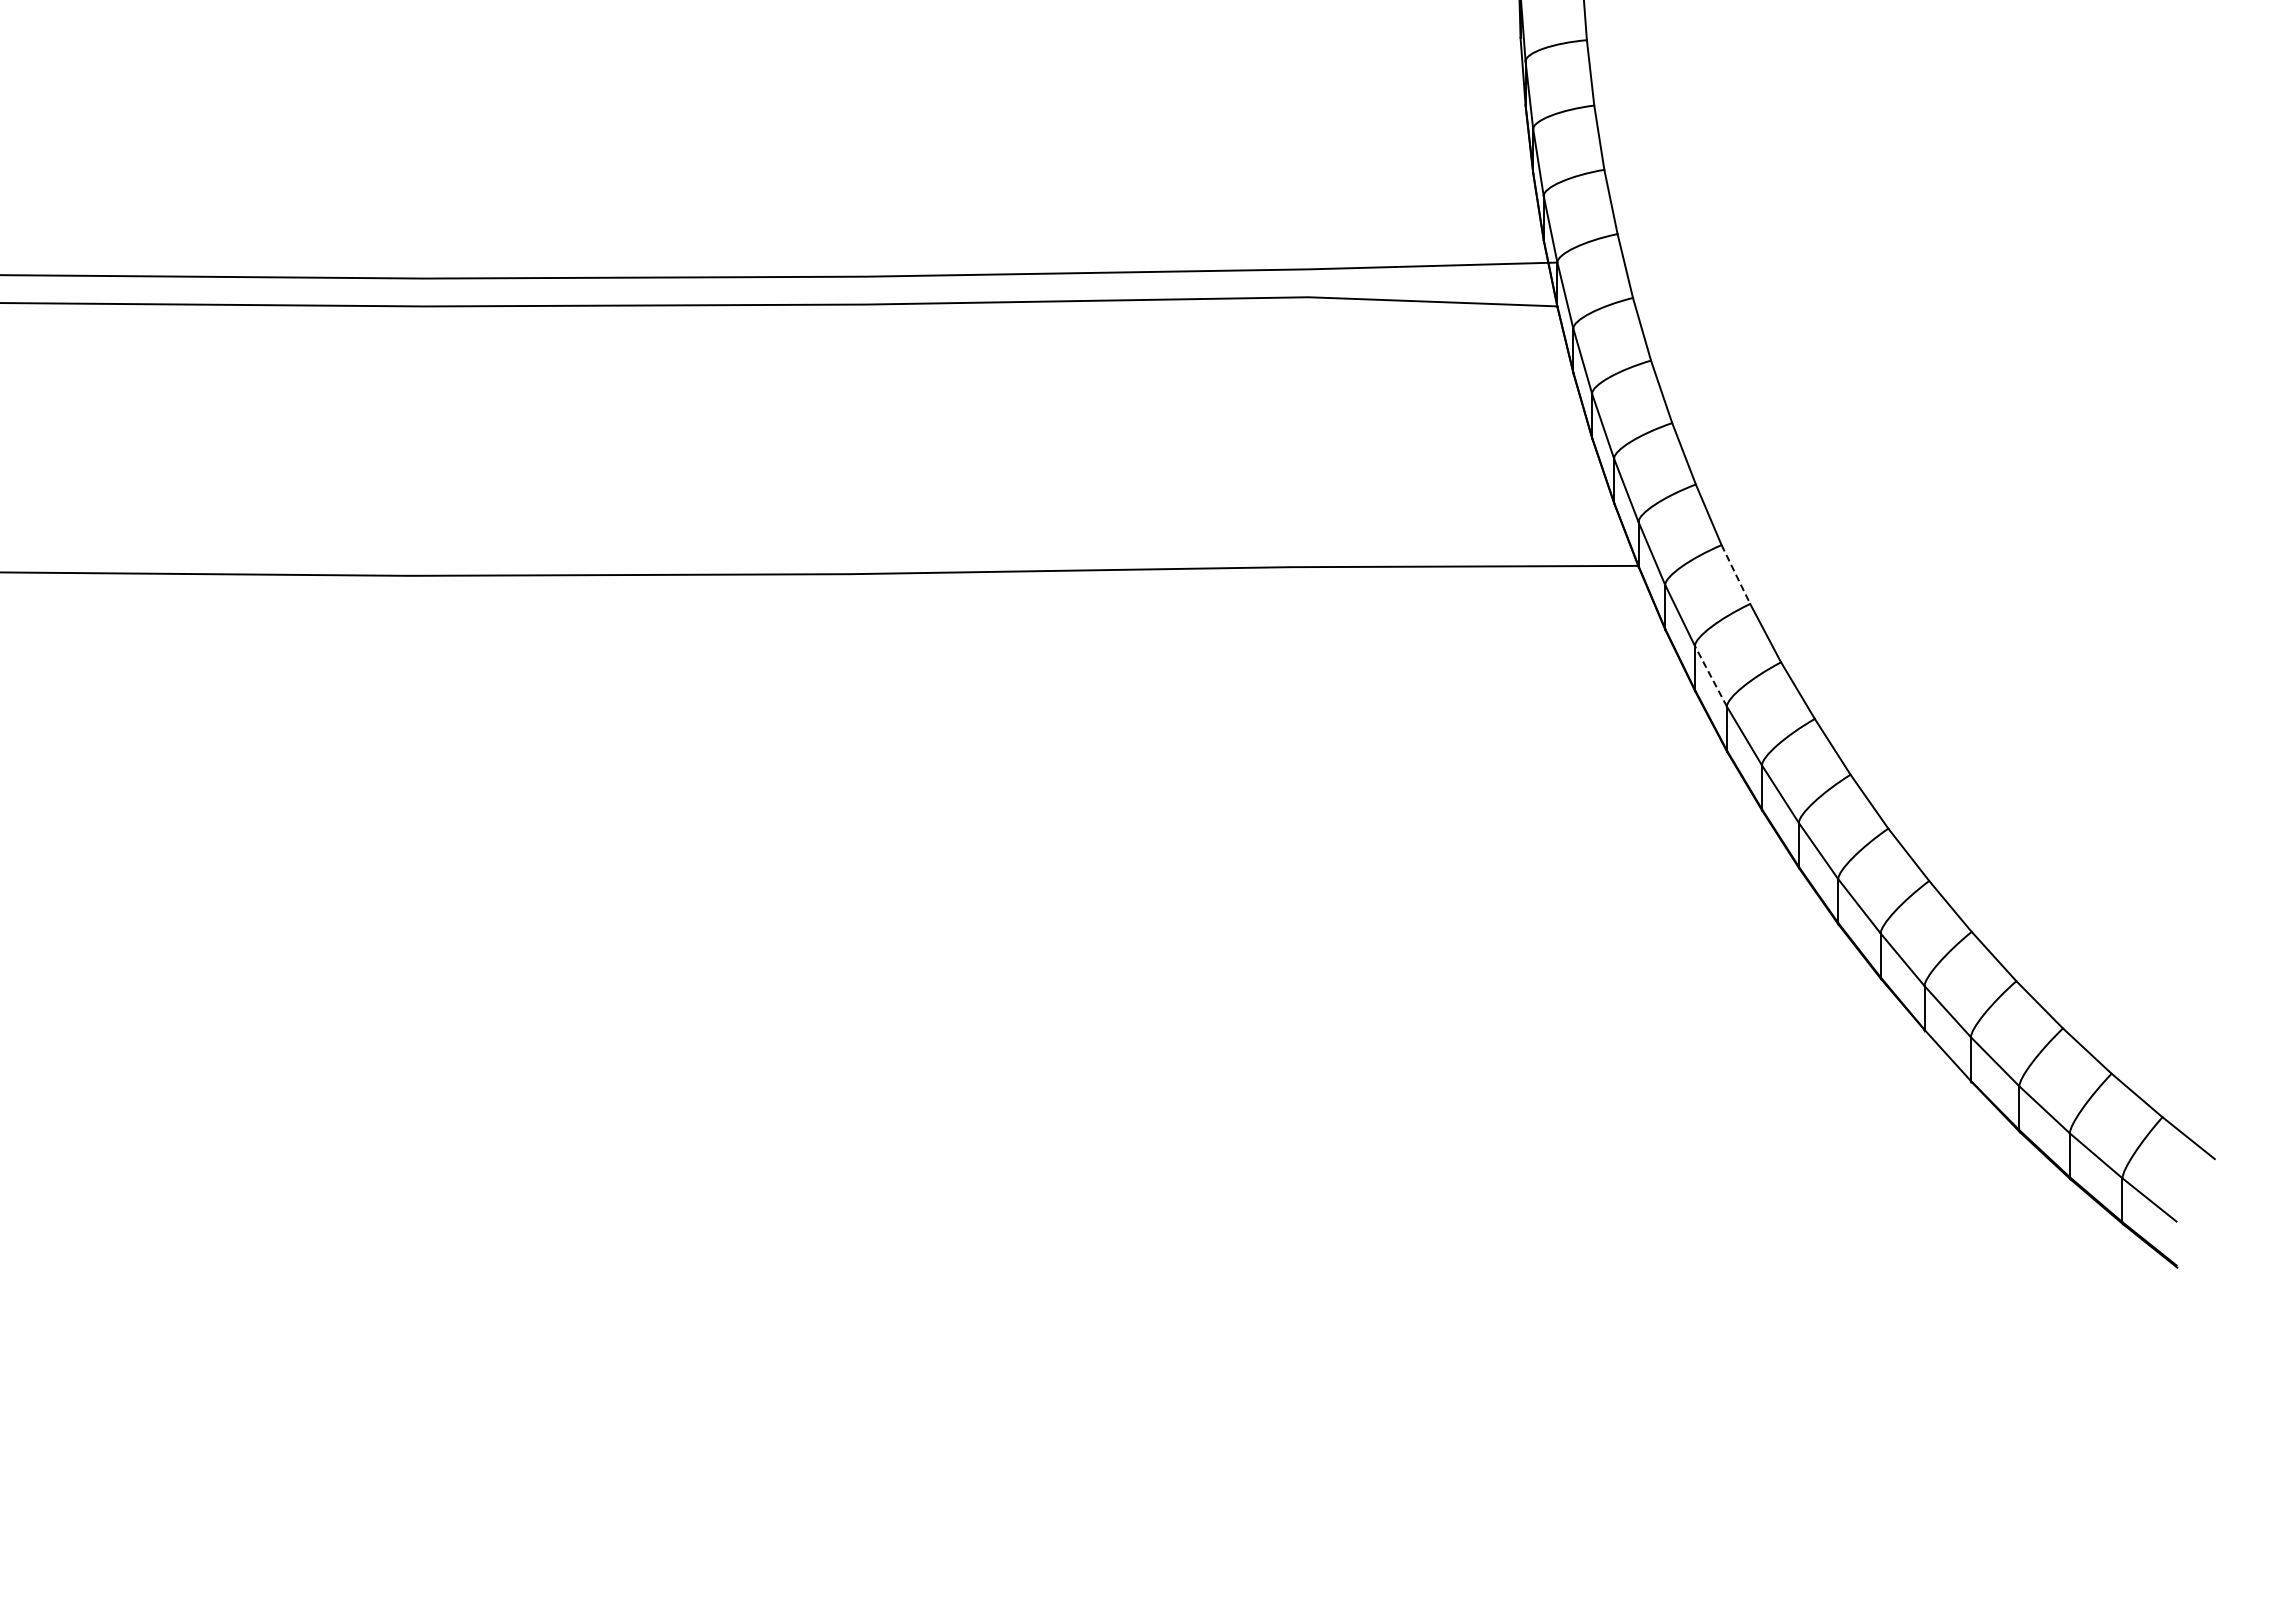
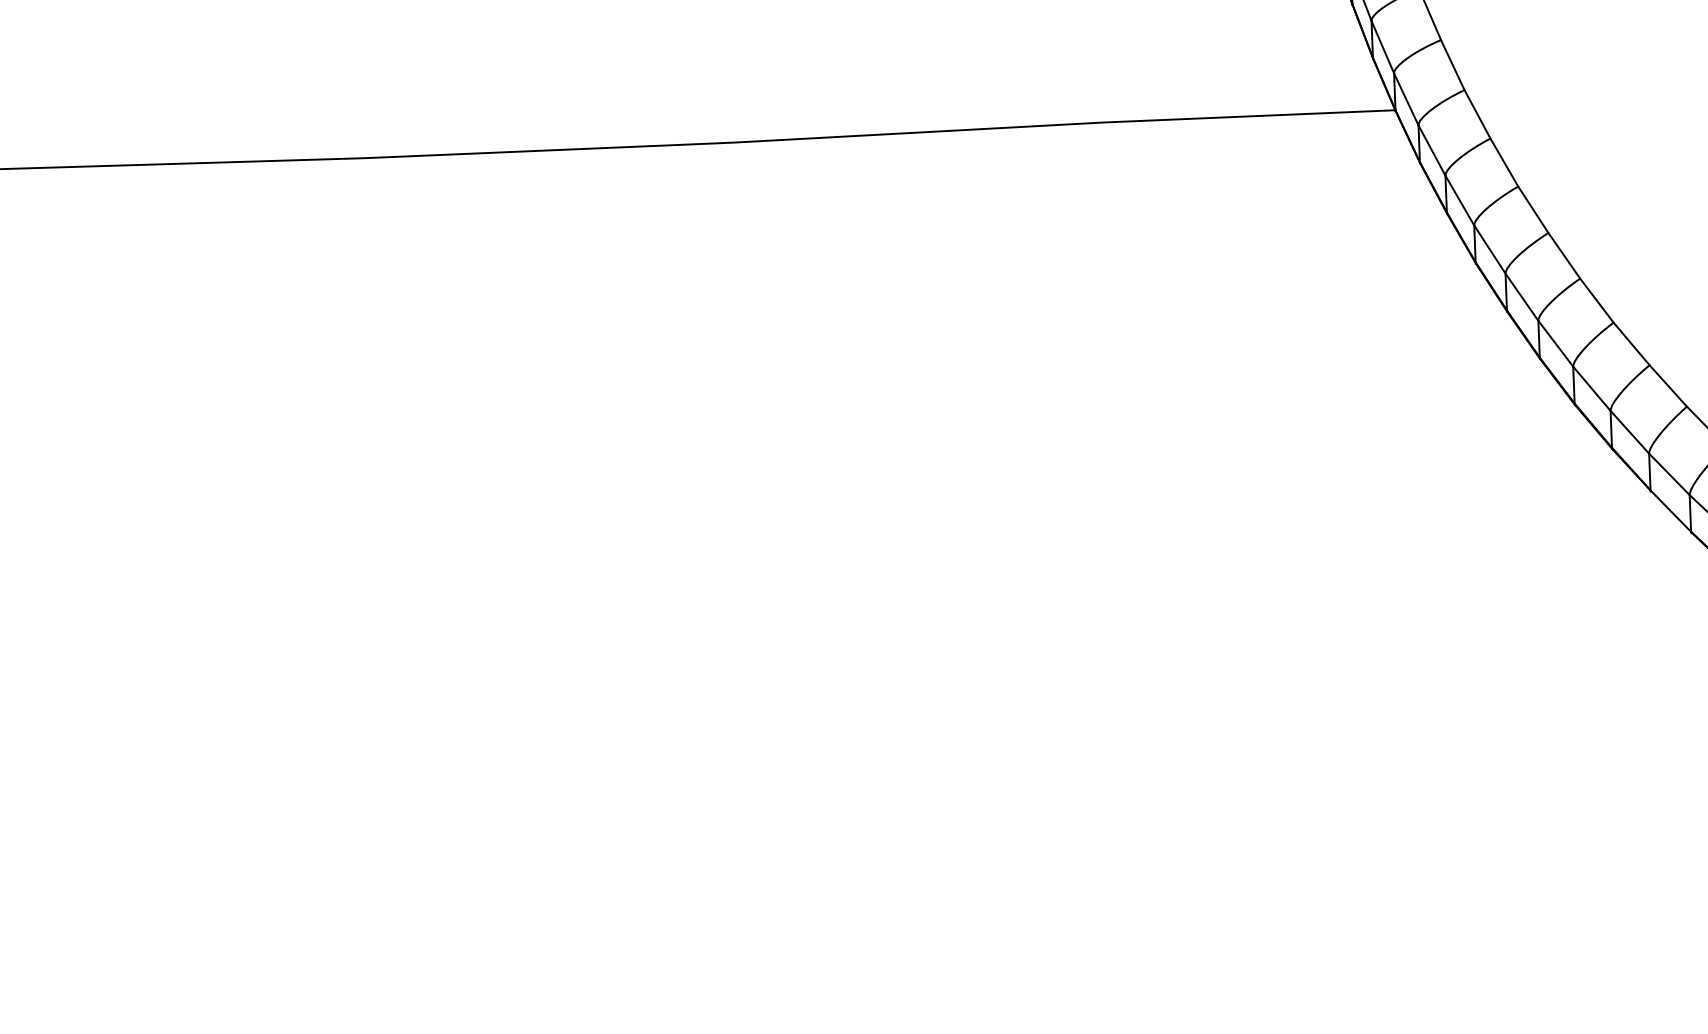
line: (1735, 574) -> (1477, 114), dashed -> solid
line: (1710, 675) -> (1459, 199), dashed -> solid

